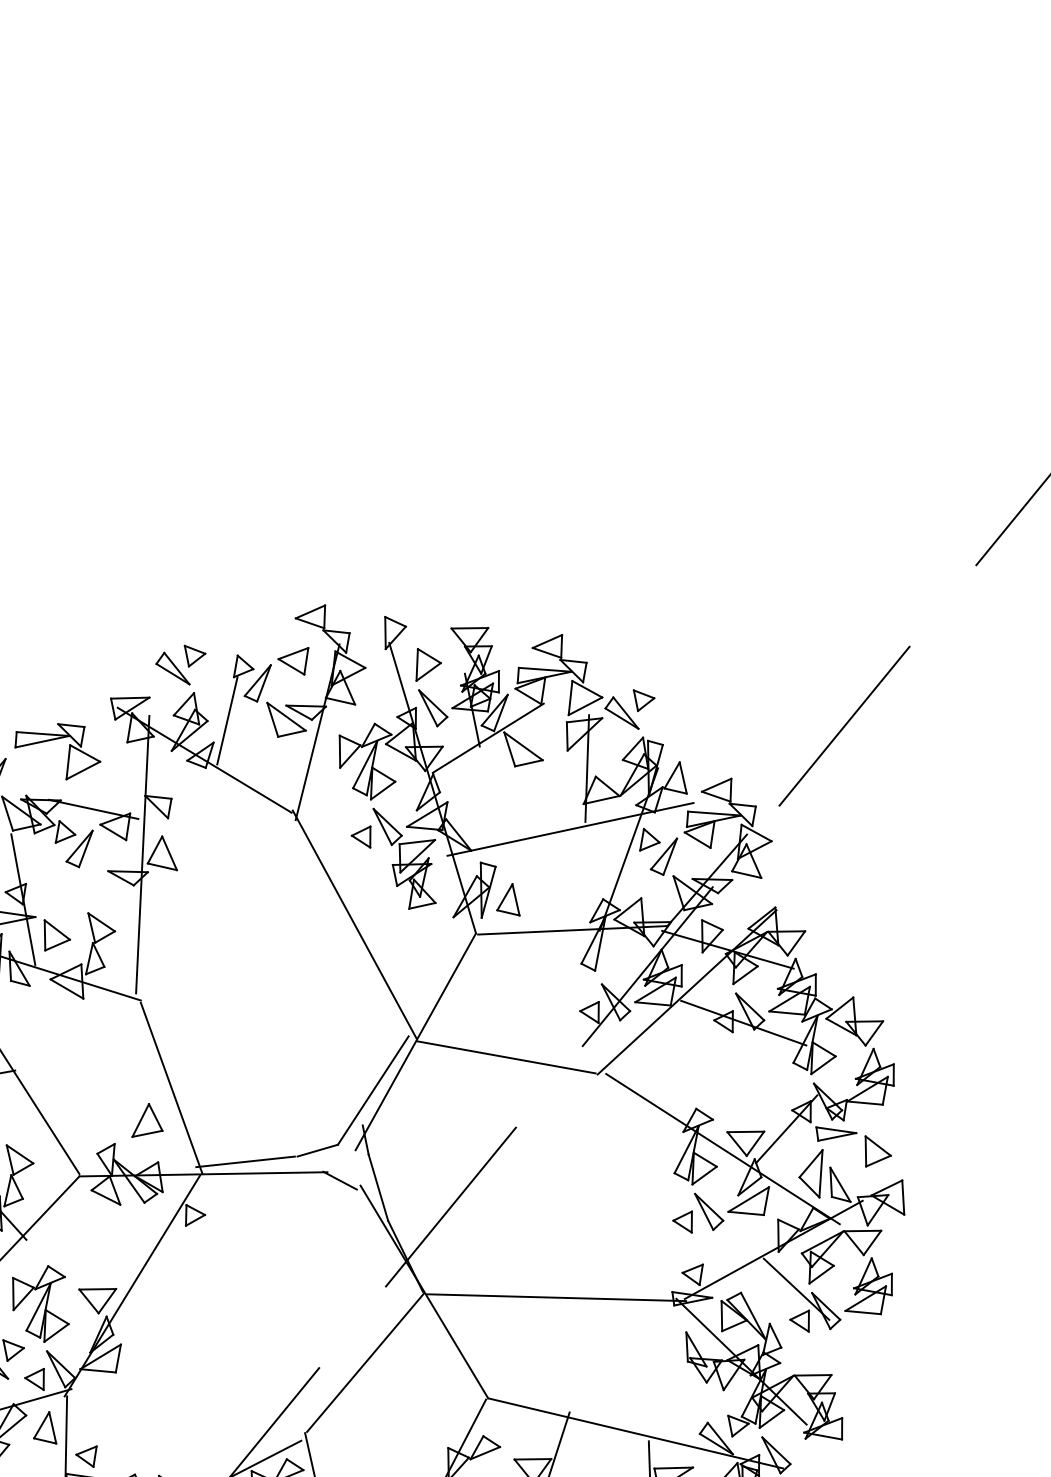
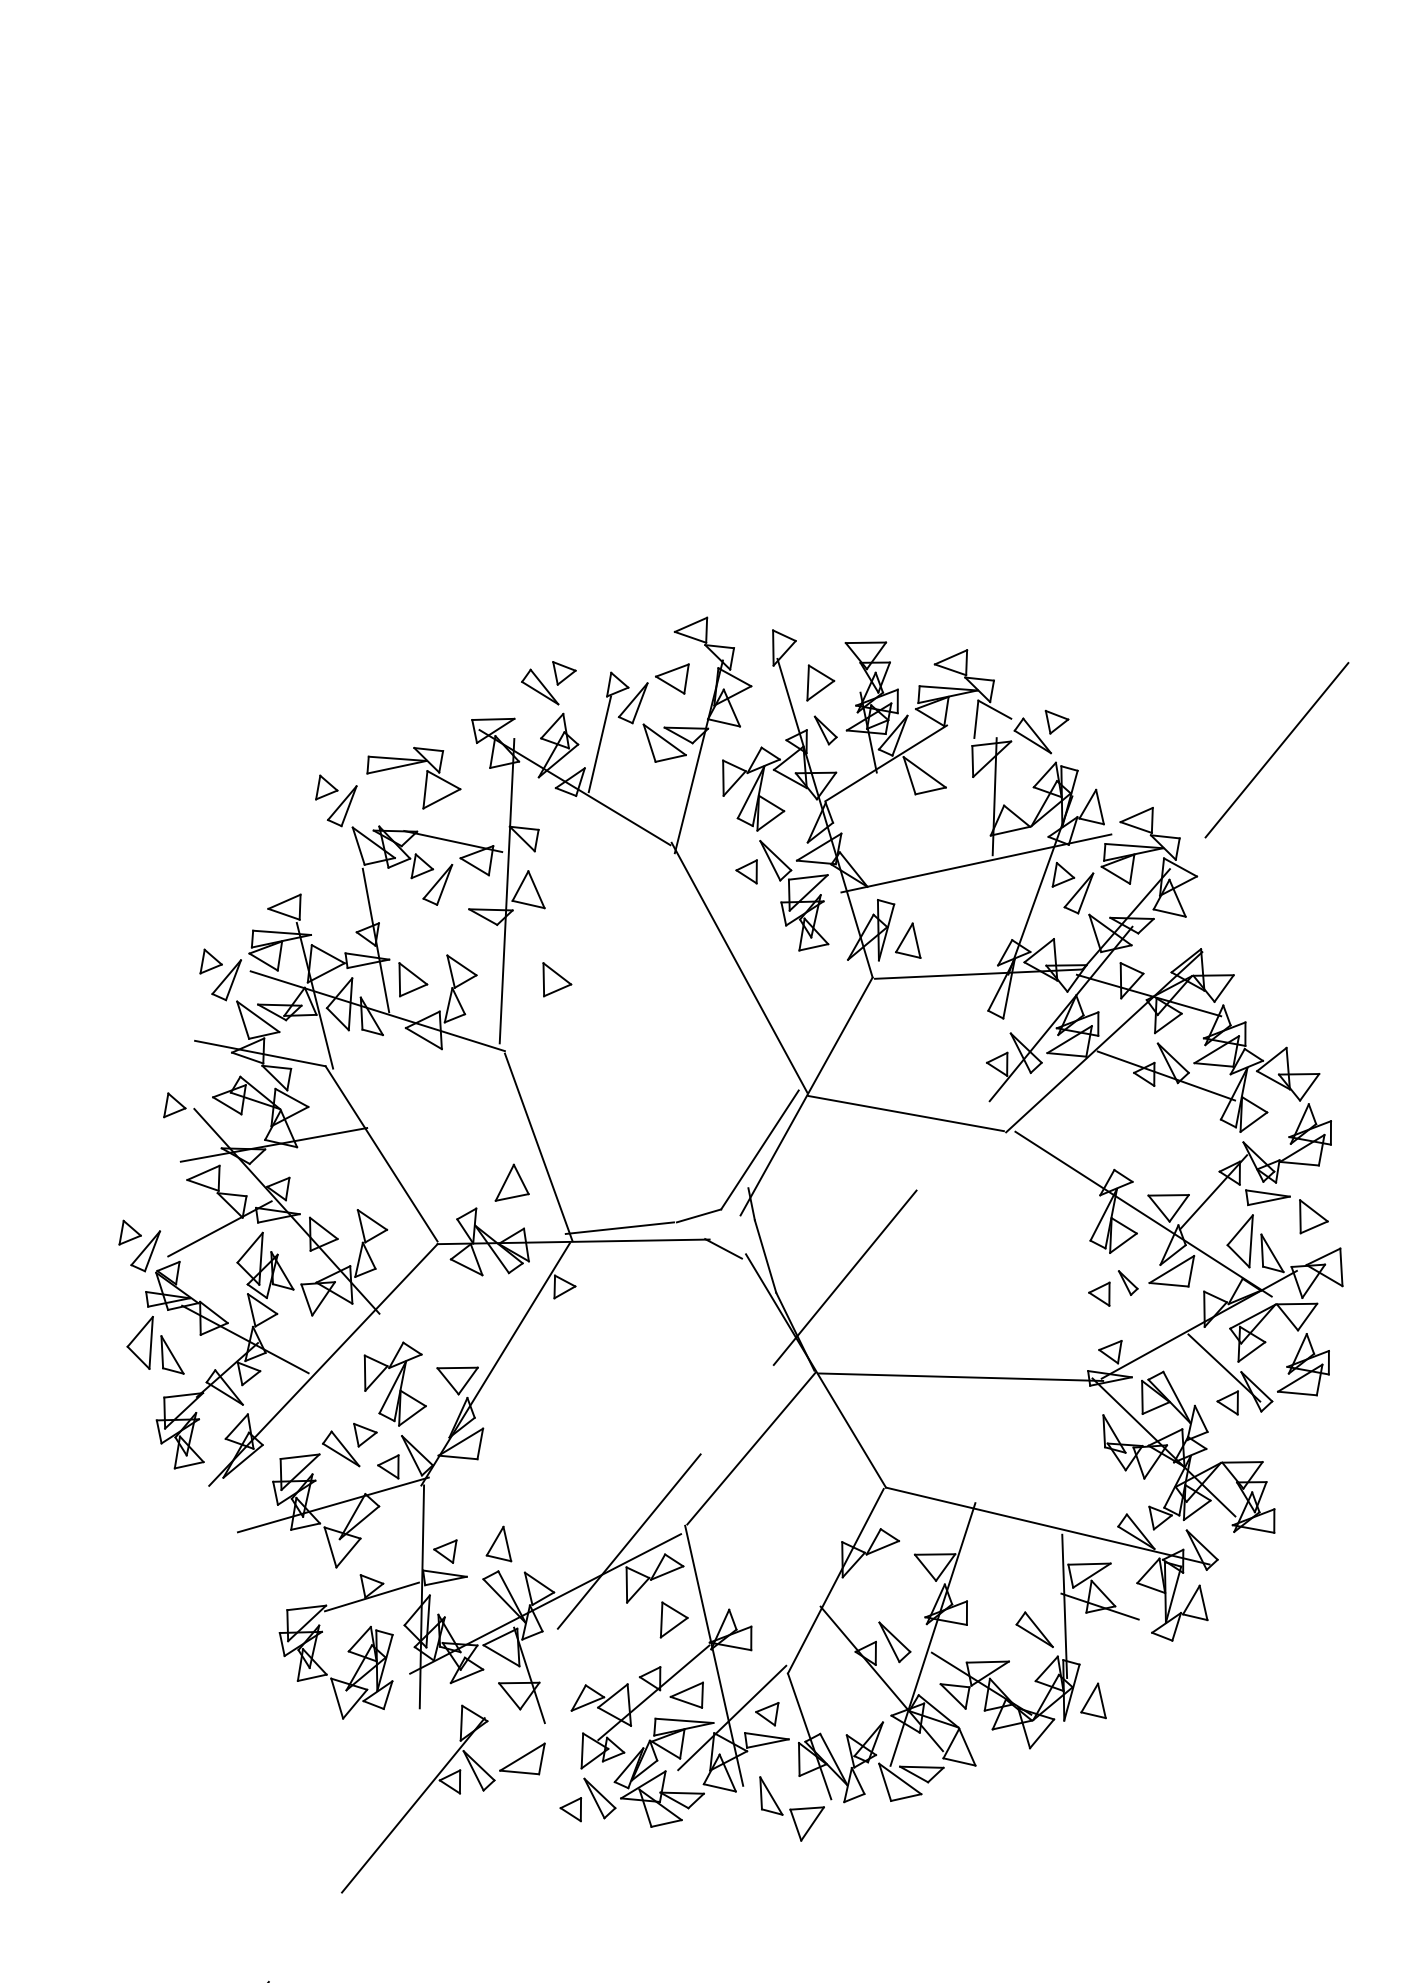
line: (585, 705) -> (992, 727), removed
part: (433, 708) -> (825, 730), size x0.7
part: (188, 935) -> (557, 979), added
part: (708, 1211) -> (1127, 1282), size x0.6
part: (44, 1427) -> (498, 1543), moved

